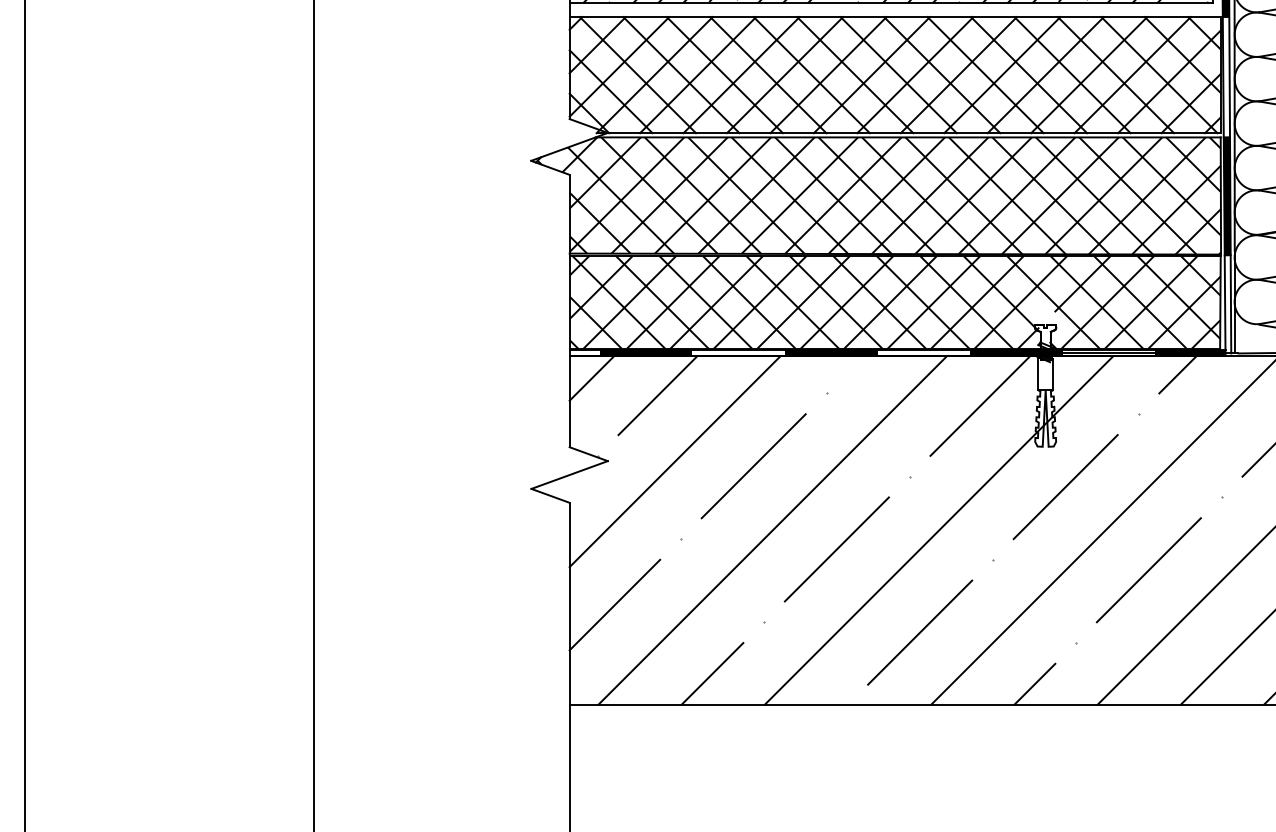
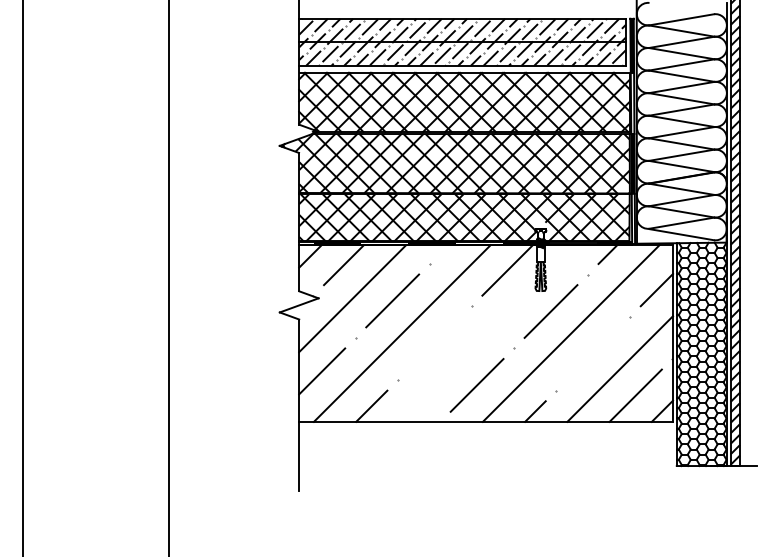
line: (938, 530) -> (486, 333), removed
line: (836, 548) -> (434, 342), removed
line: (1147, 569) -> (592, 353), removed

